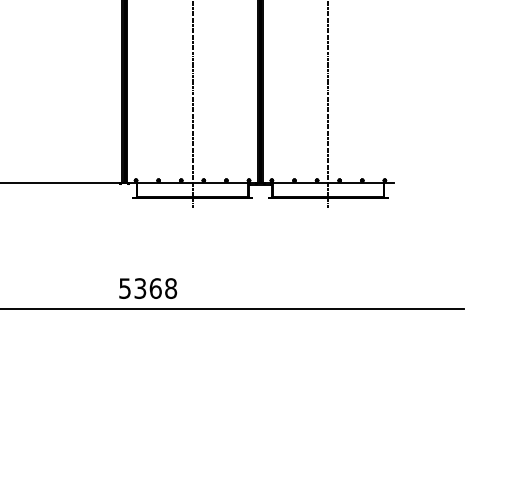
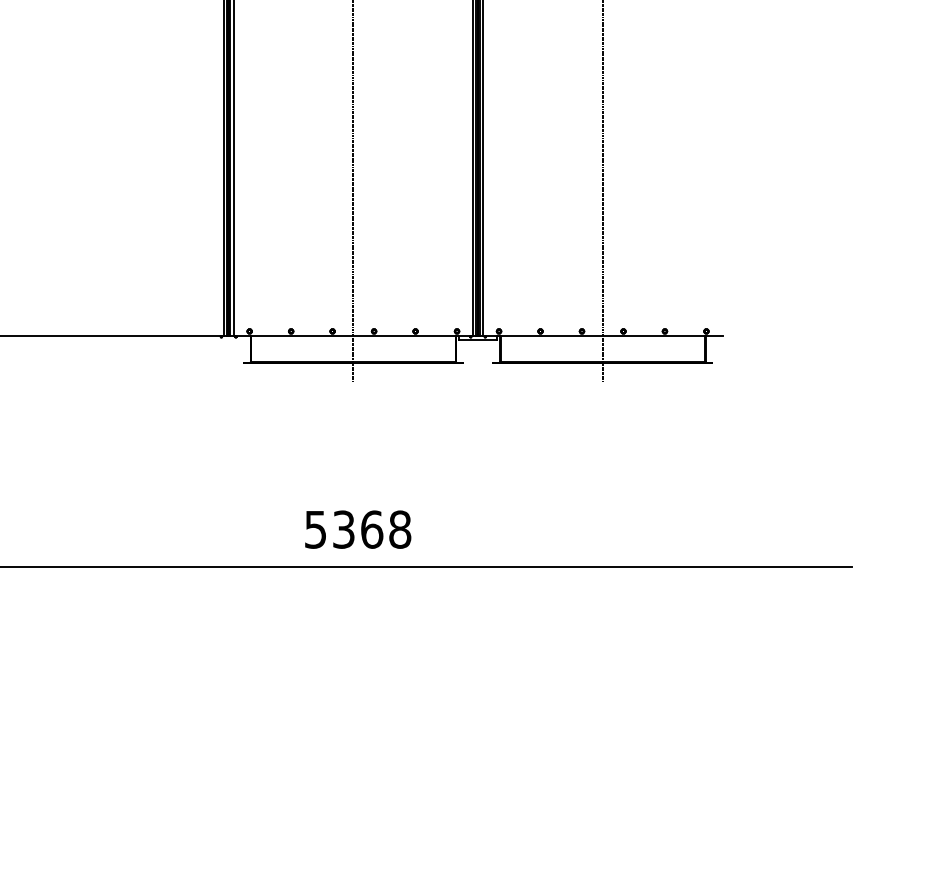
text: (148, 288) -> (358, 529), moved

